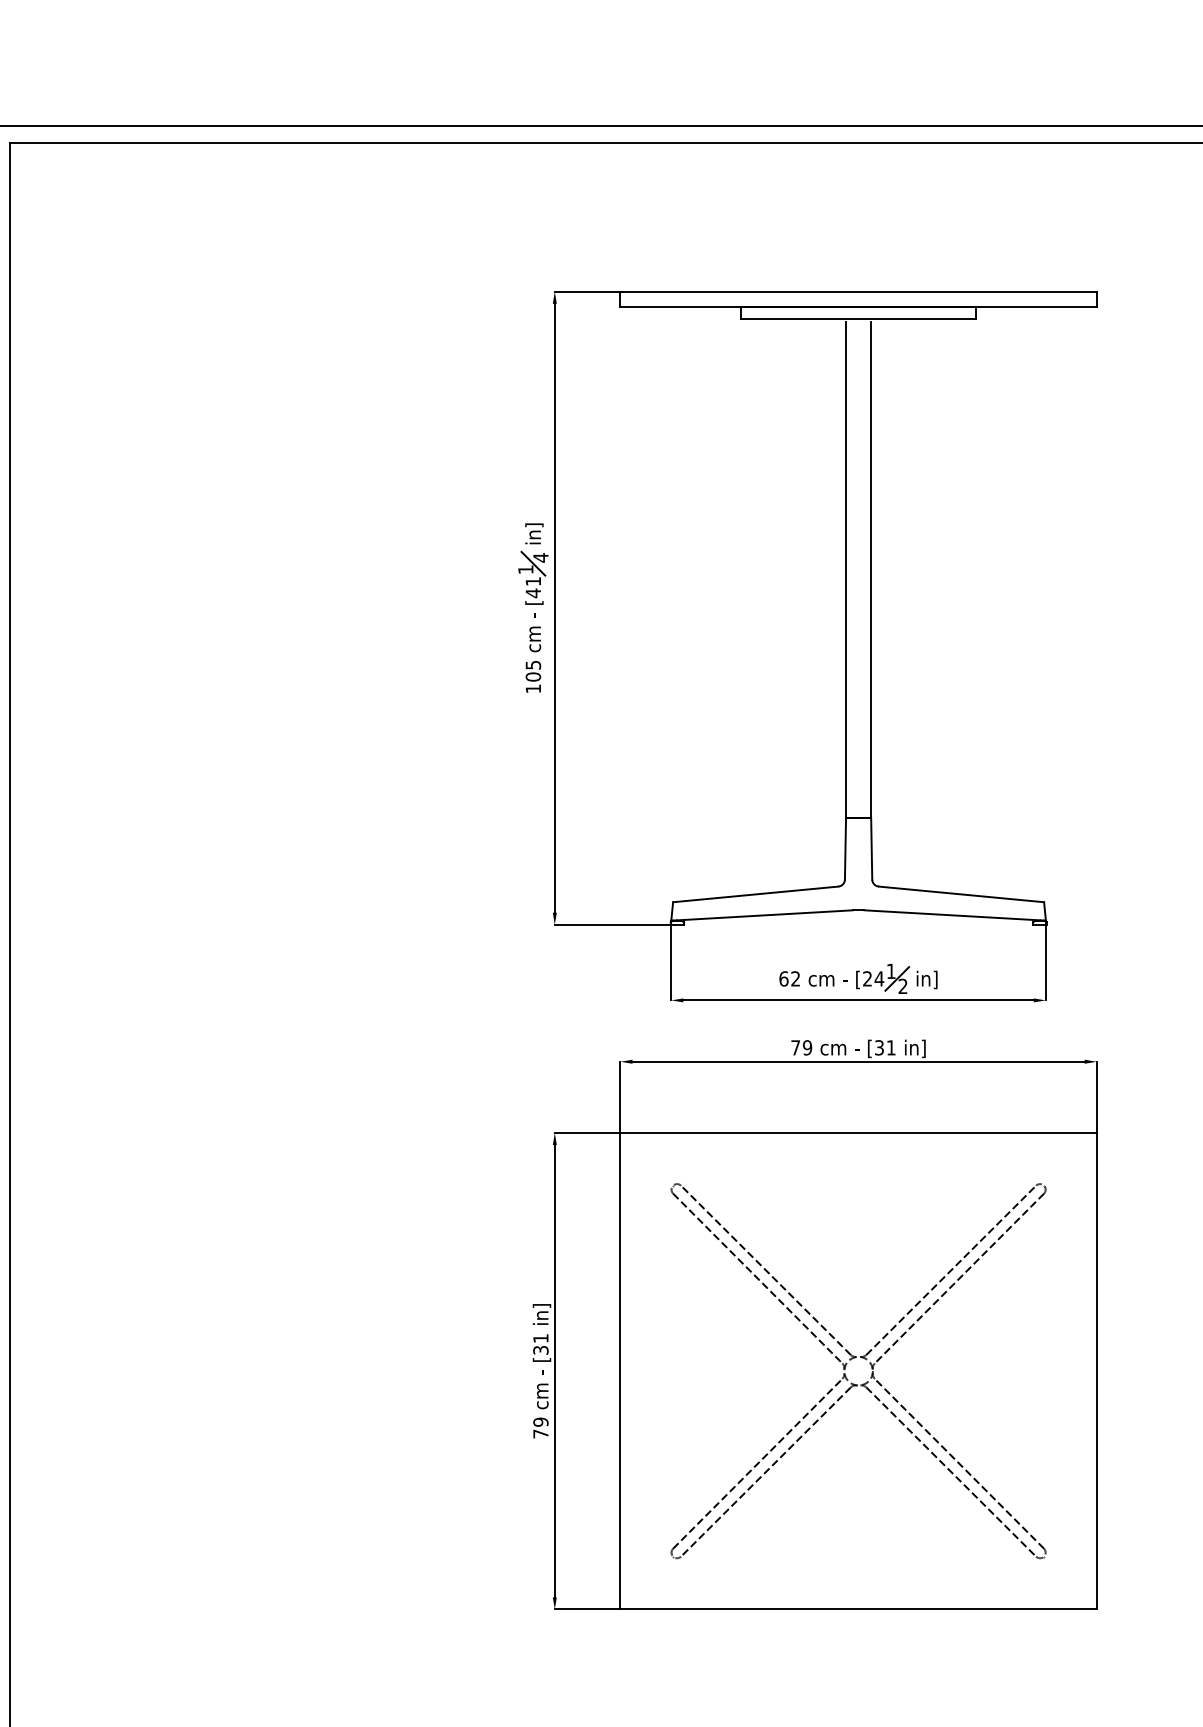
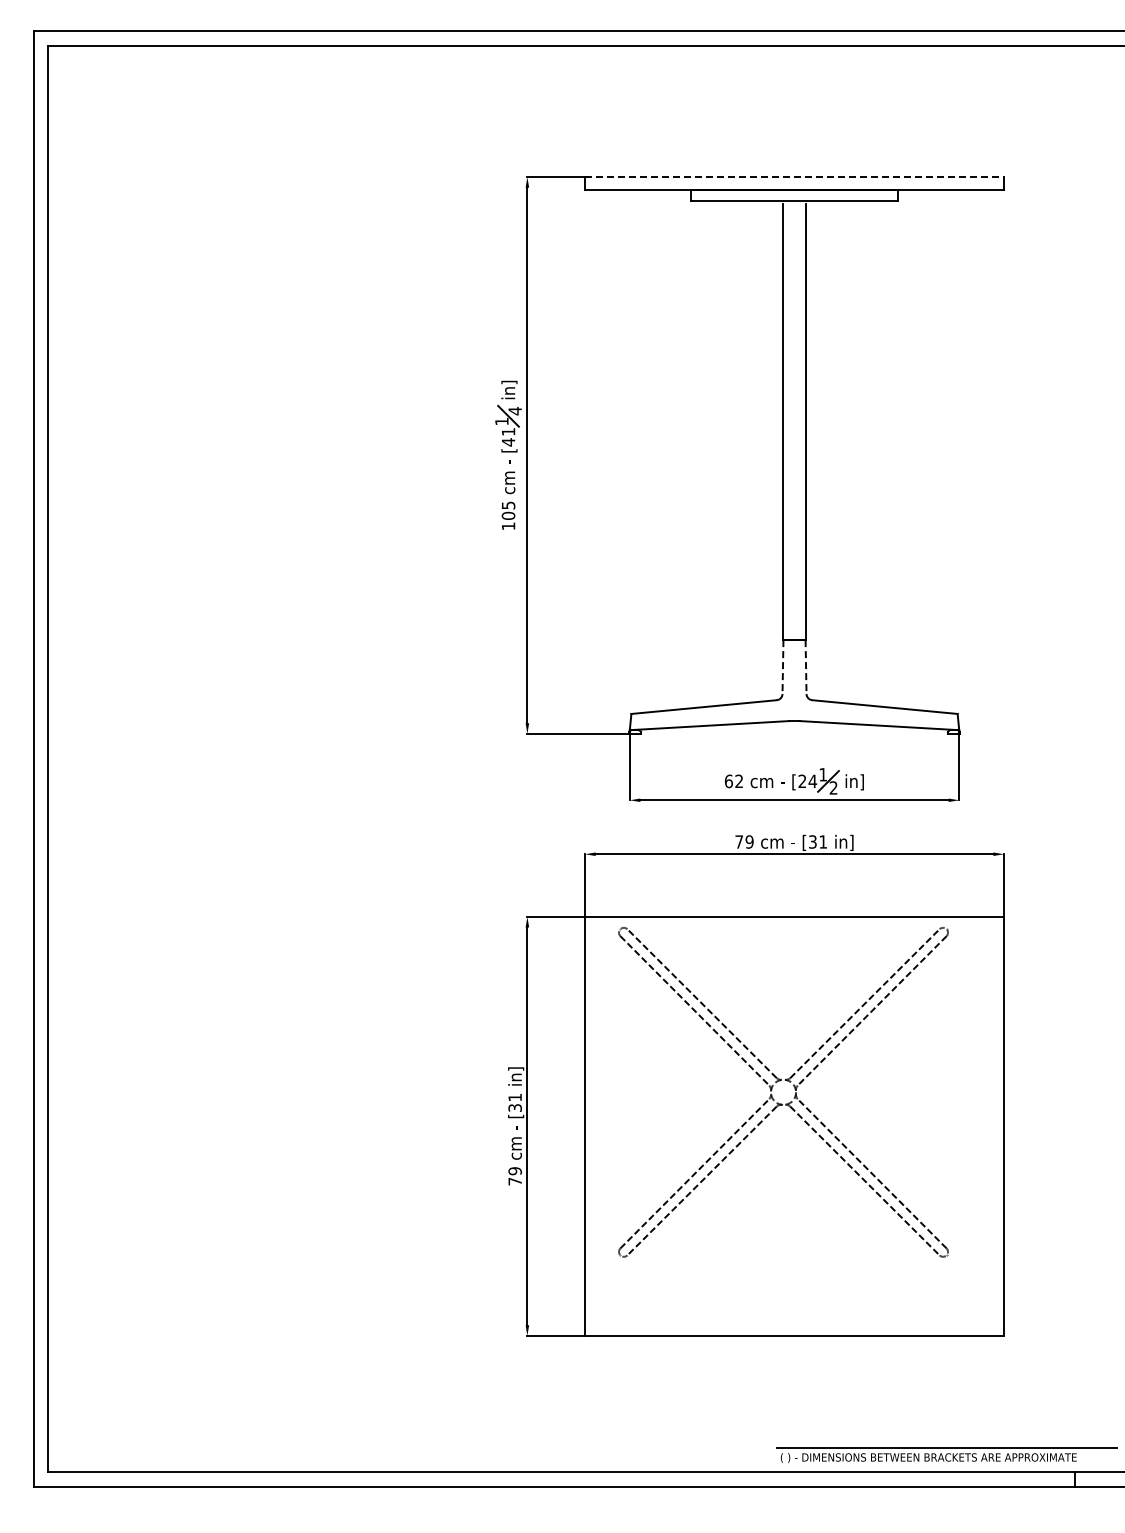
line: (859, 292) -> (795, 177), solid -> dashed
line: (844, 849) -> (782, 667), solid -> dashed
line: (872, 849) -> (806, 667), solid -> dashed
part: (855, 1358) -> (780, 1081), moved

